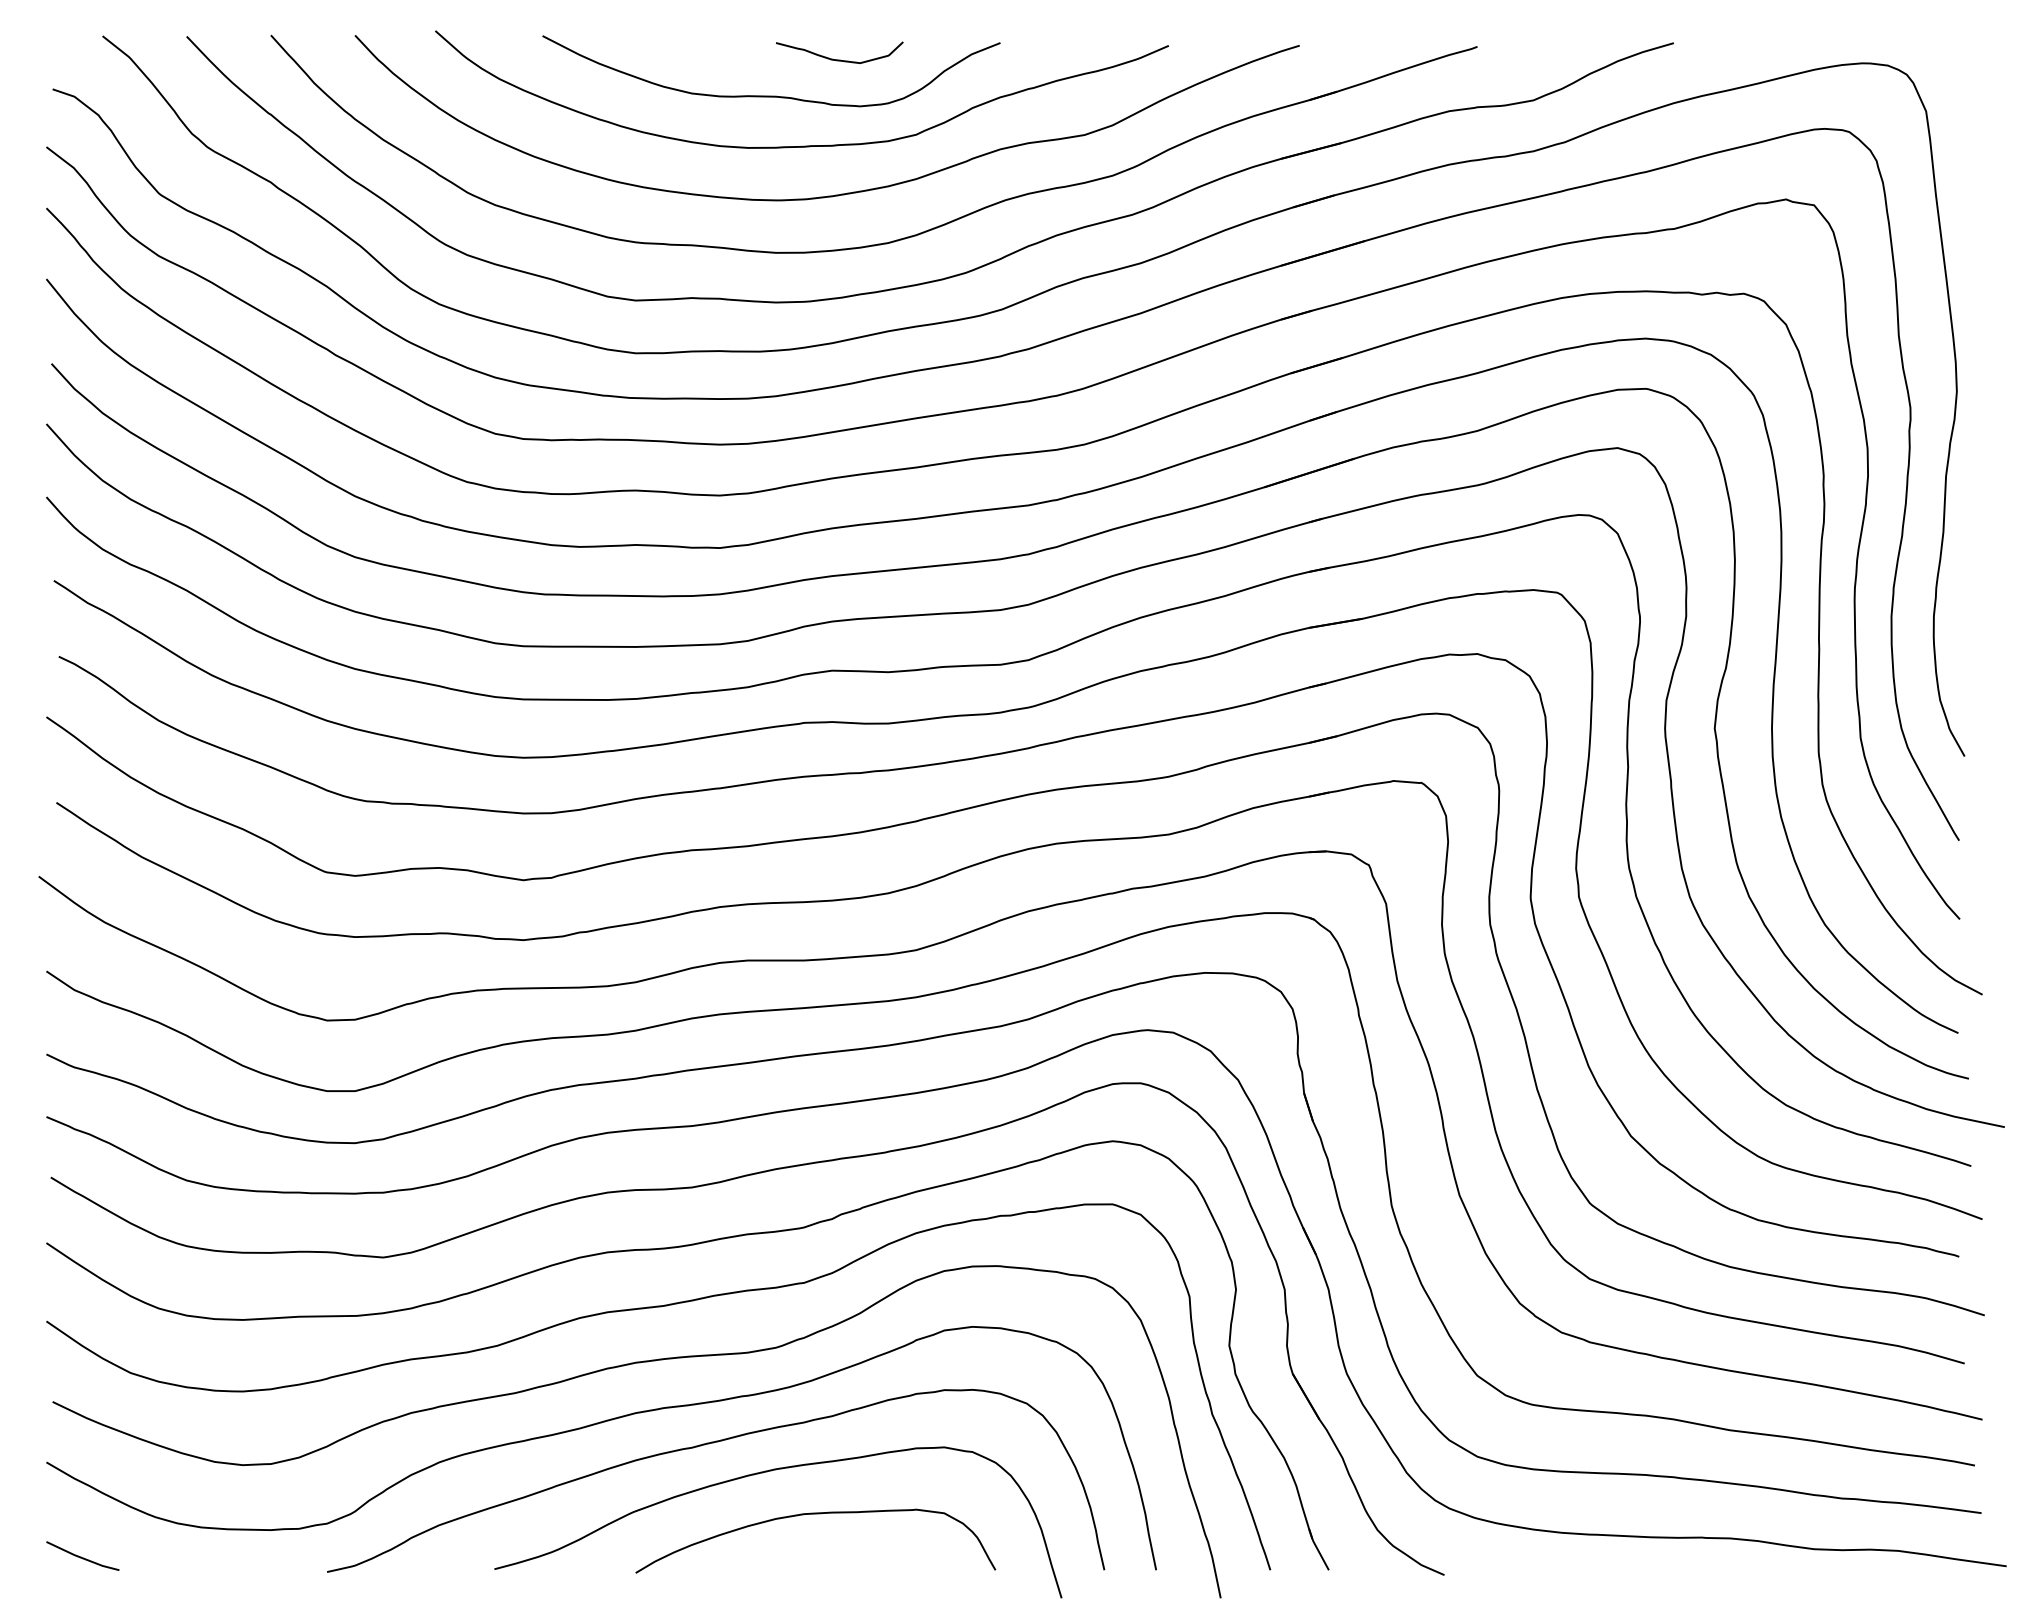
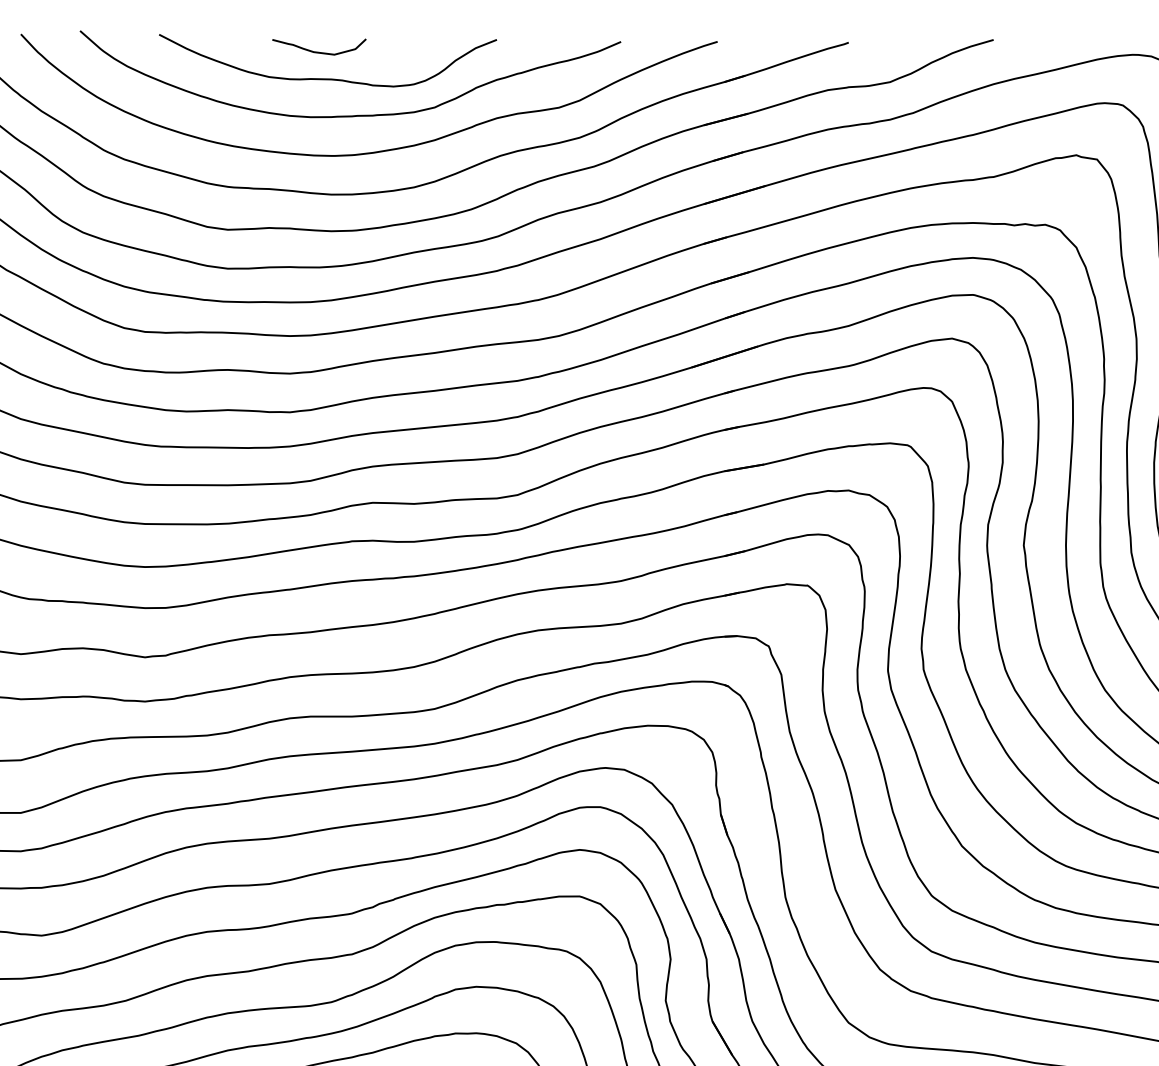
curve: (839, 59) -> (319, 51), moved

